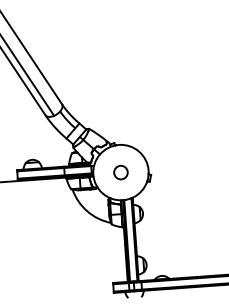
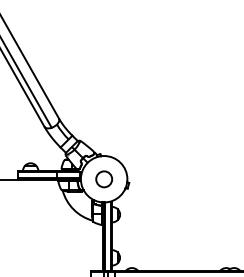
circle: (120, 171) -> (103, 178), size x1.4

